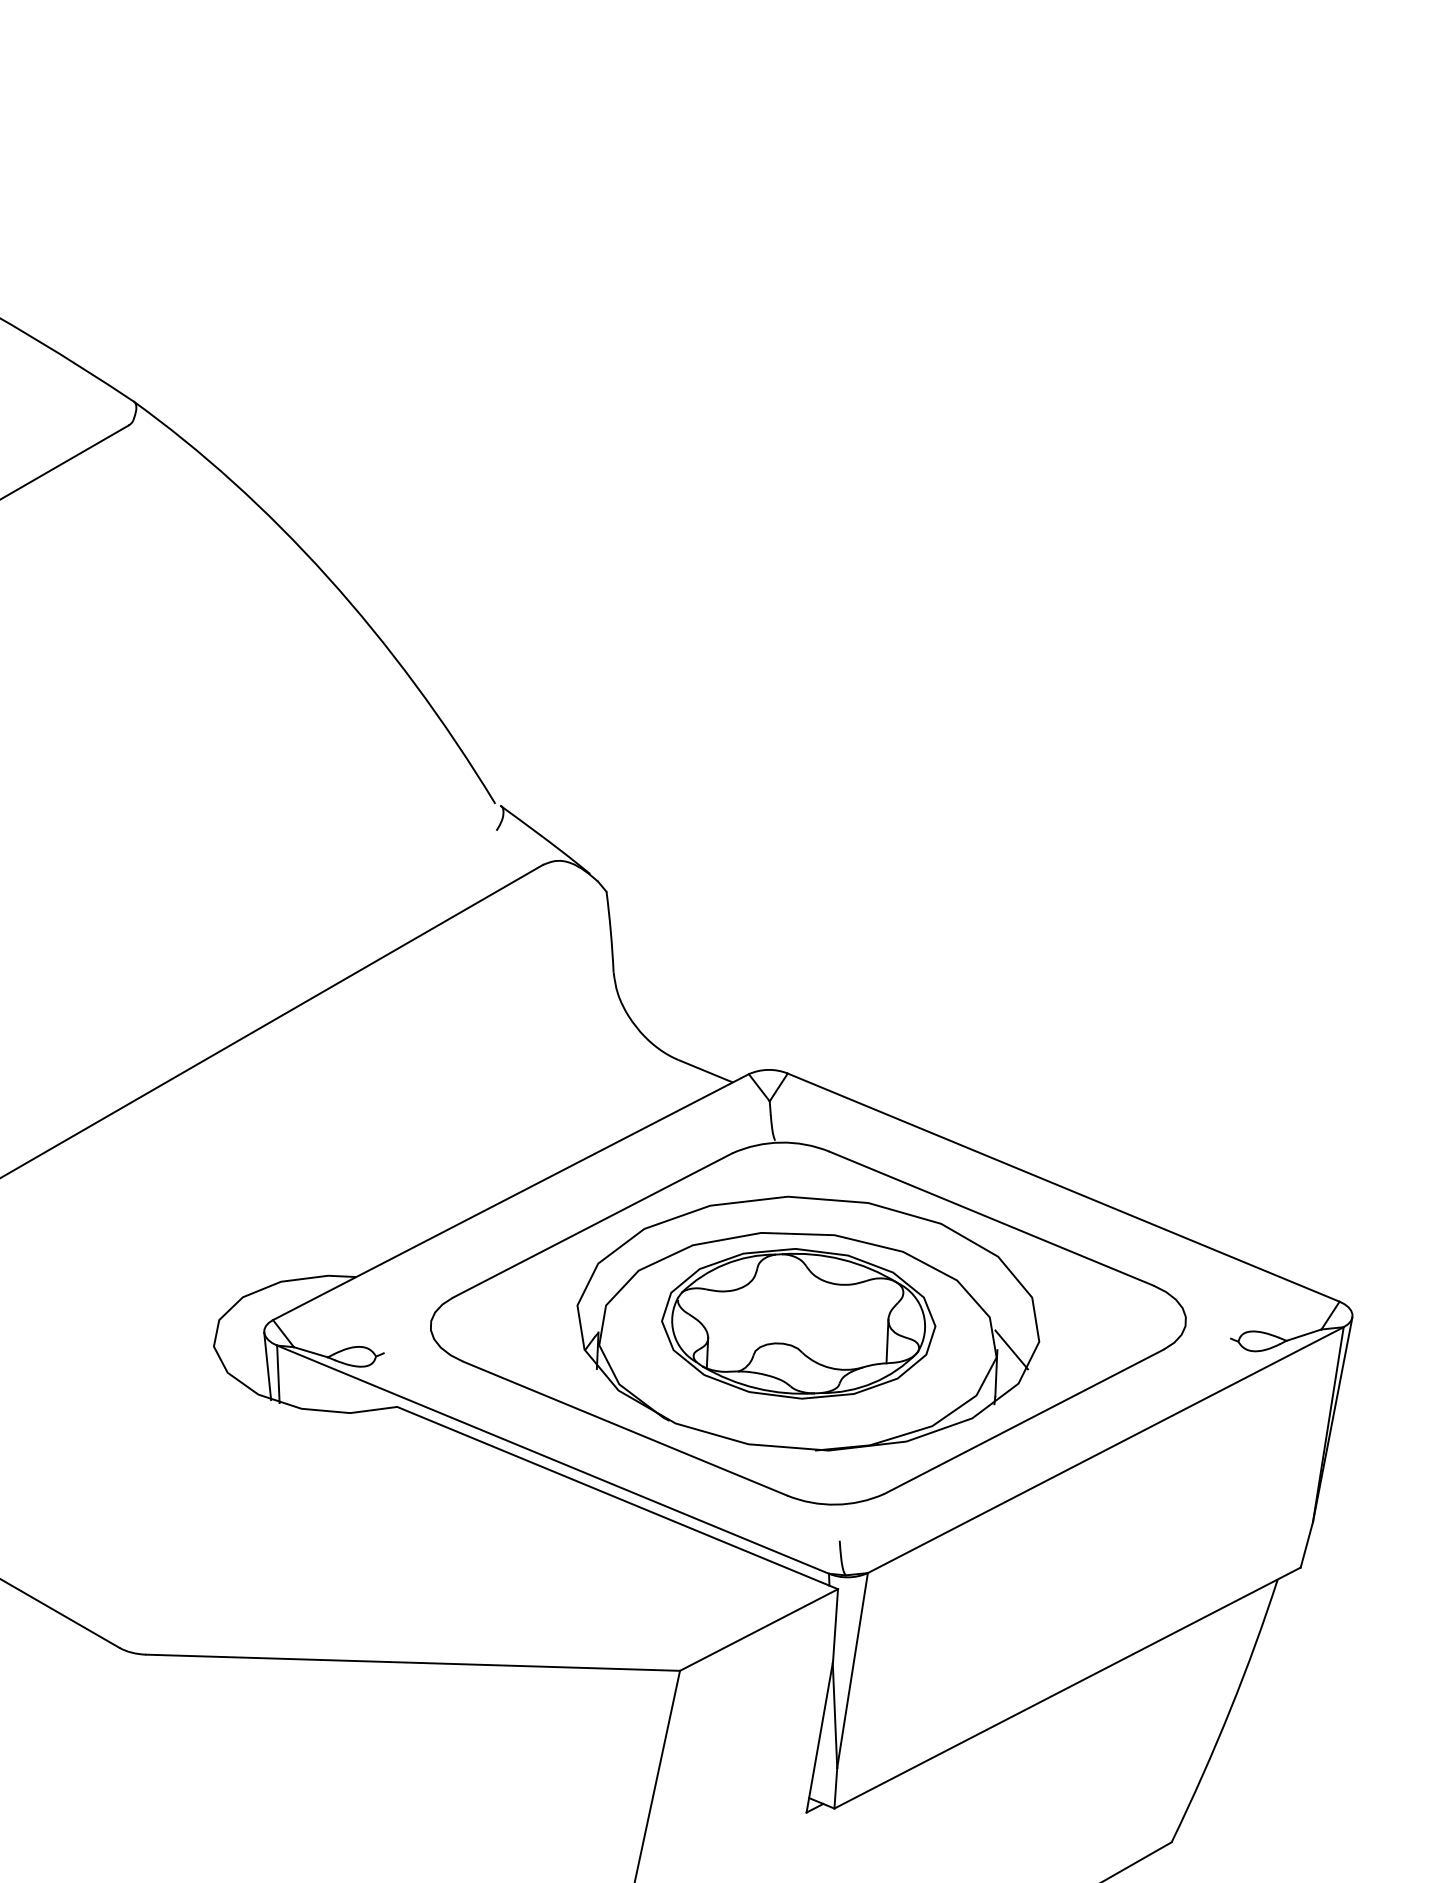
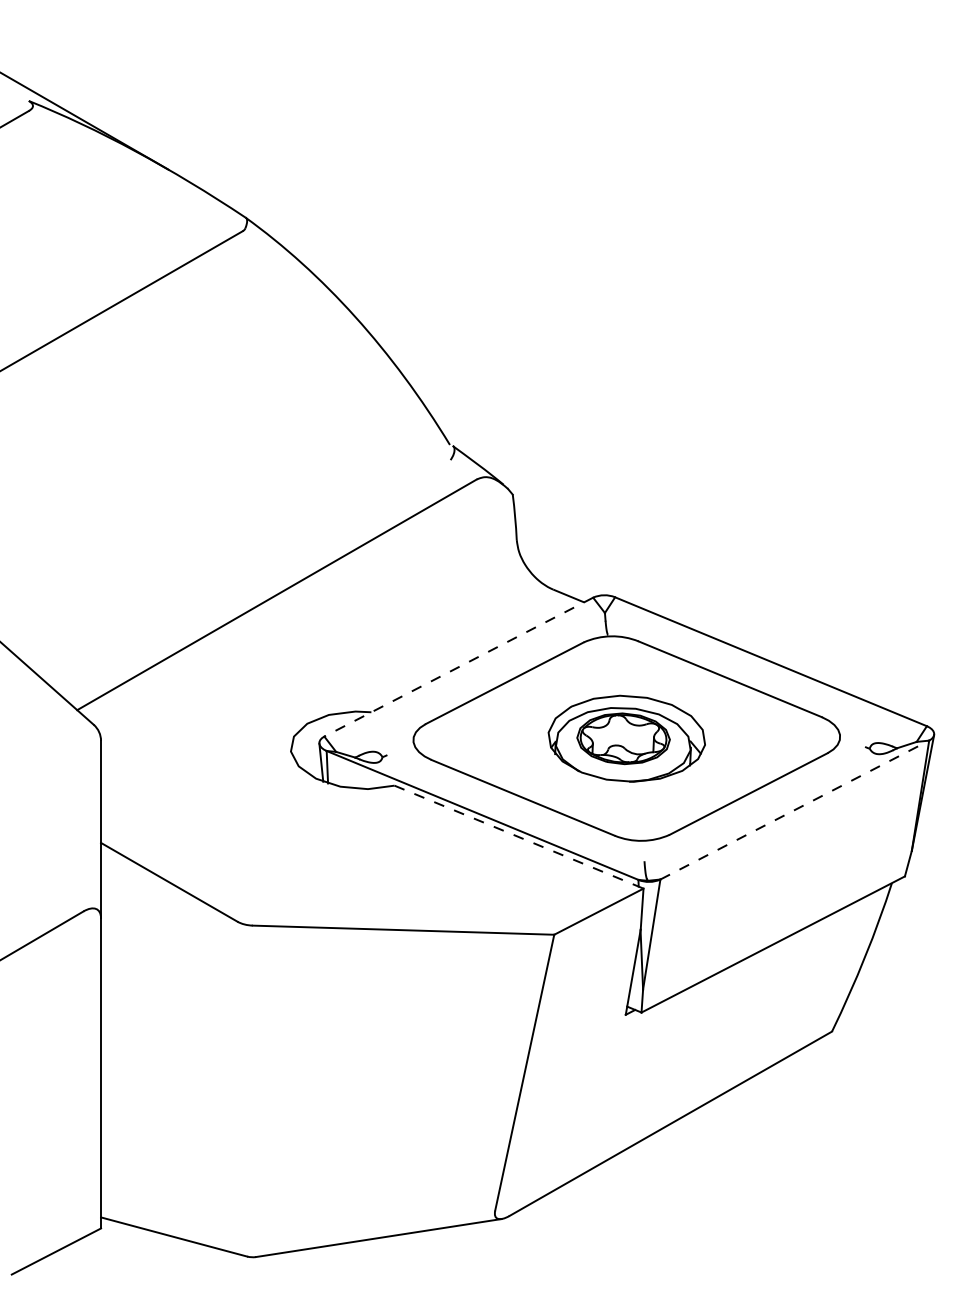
line: (510, 1197) -> (458, 667), solid -> dashed
part: (807, 1323) -> (626, 738), size x0.6
line: (1107, 1449) -> (795, 809), solid -> dashed
line: (618, 1498) -> (519, 837), solid -> dashed

